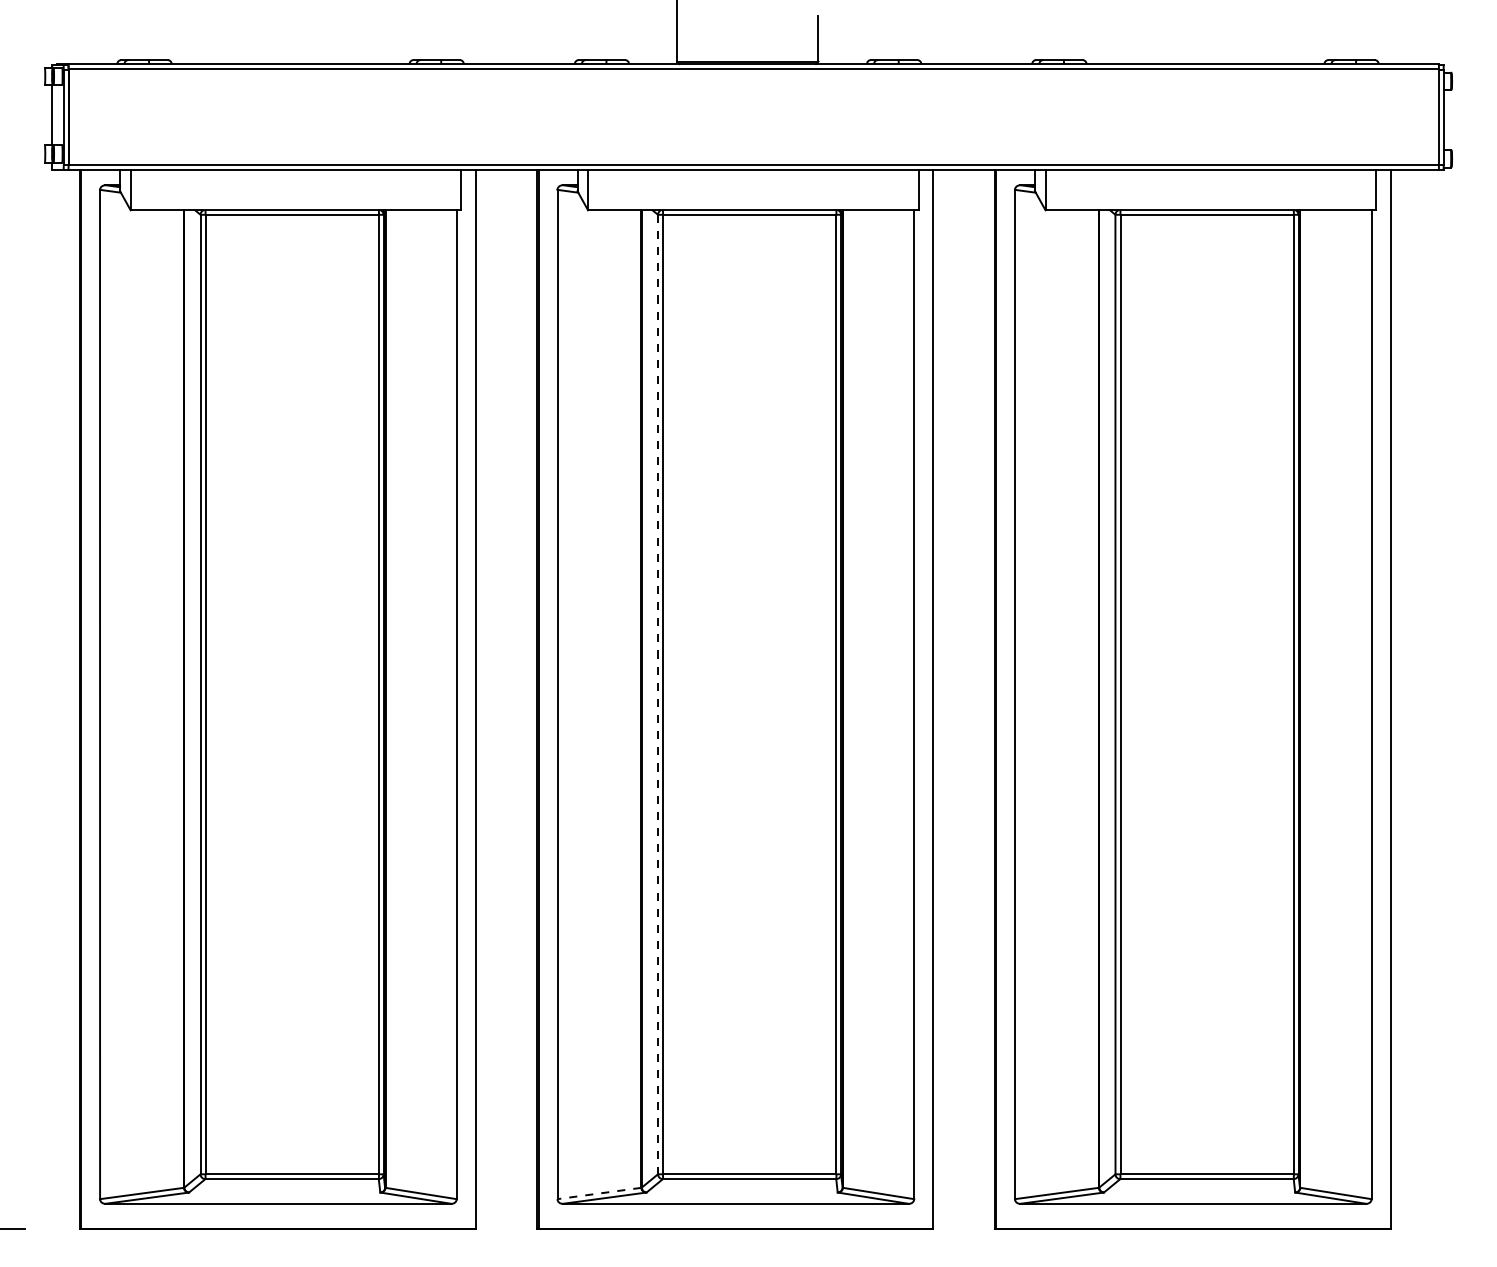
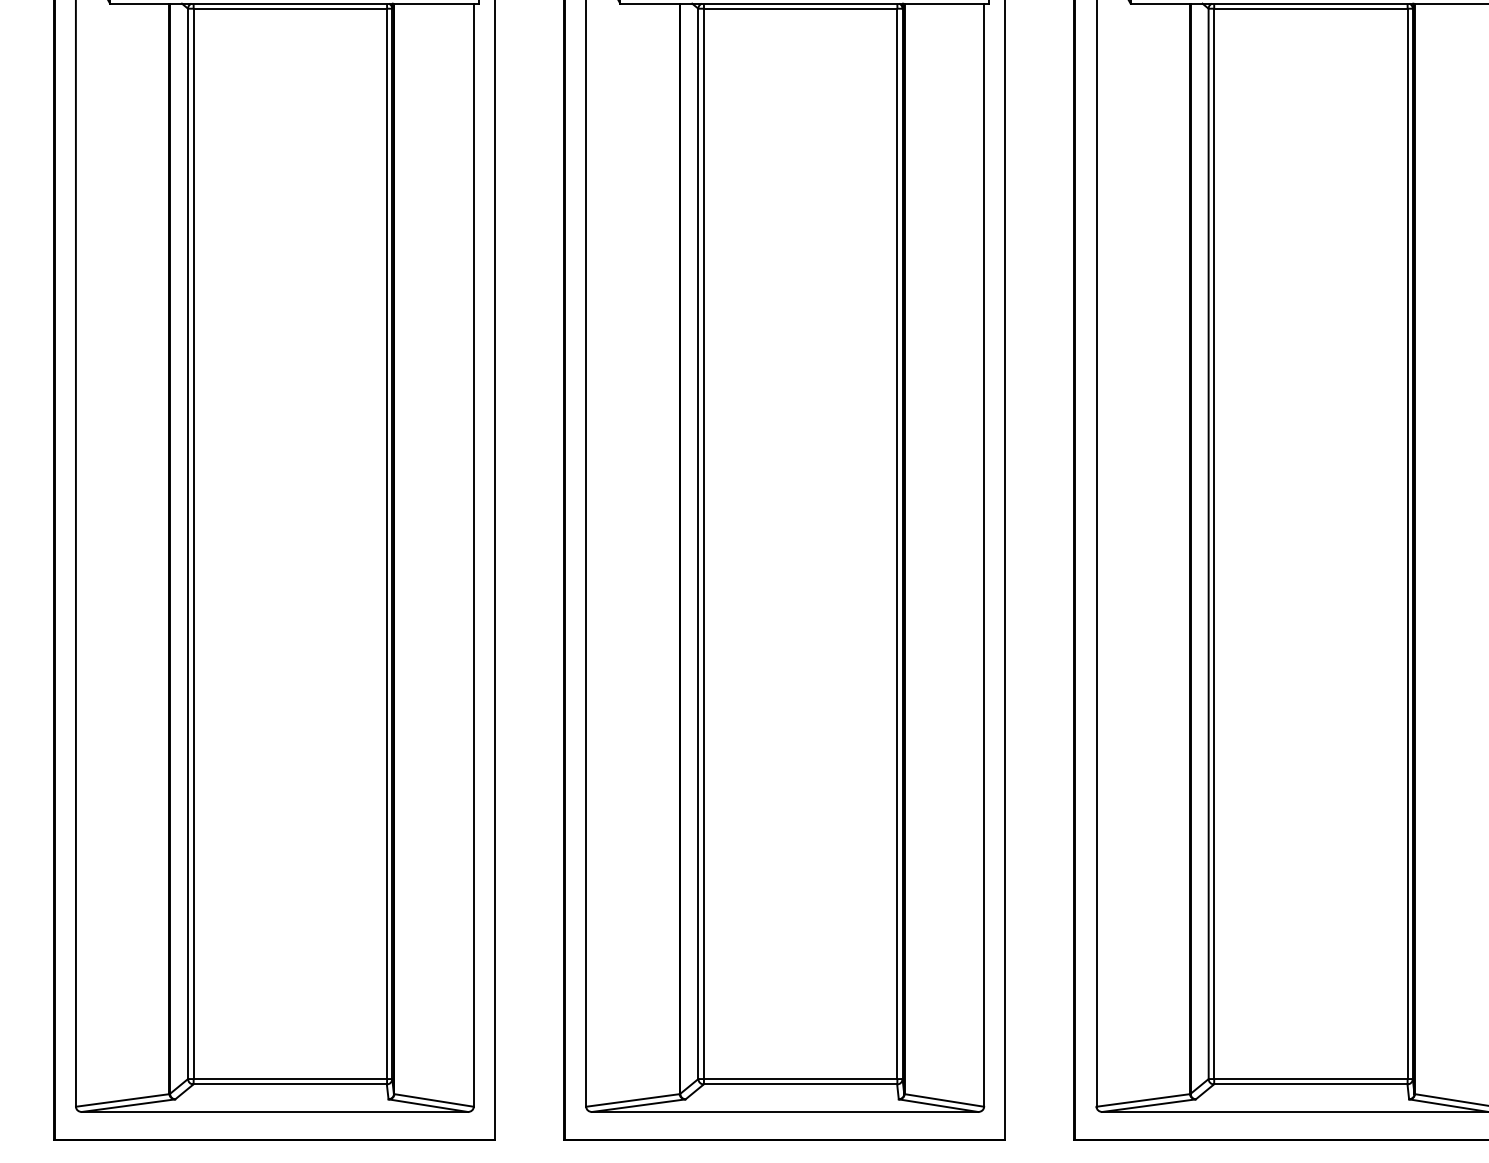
line: (658, 694) -> (698, 543), dashed -> solid
line: (598, 1193) -> (631, 1100), dashed -> solid

